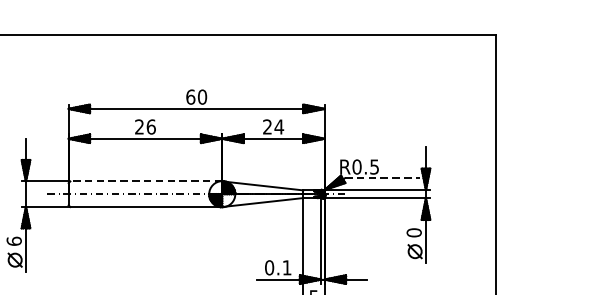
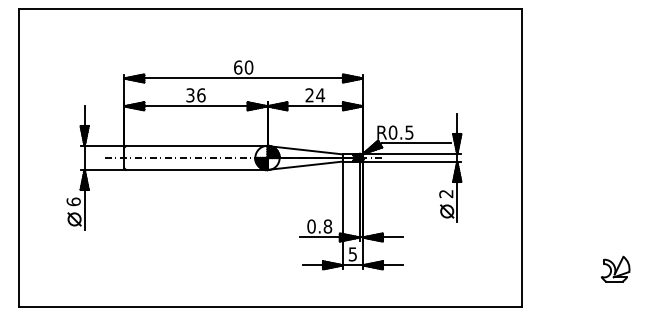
text: (139, 127) -> (190, 95), 26 -> 36
line: (382, 178) -> (416, 143), dashed -> solid
line: (146, 181) -> (196, 146), dashed -> solid
text: (414, 232) -> (446, 193), 0 -> 2
text: (286, 267) -> (327, 226), 0.1 -> 0.8

